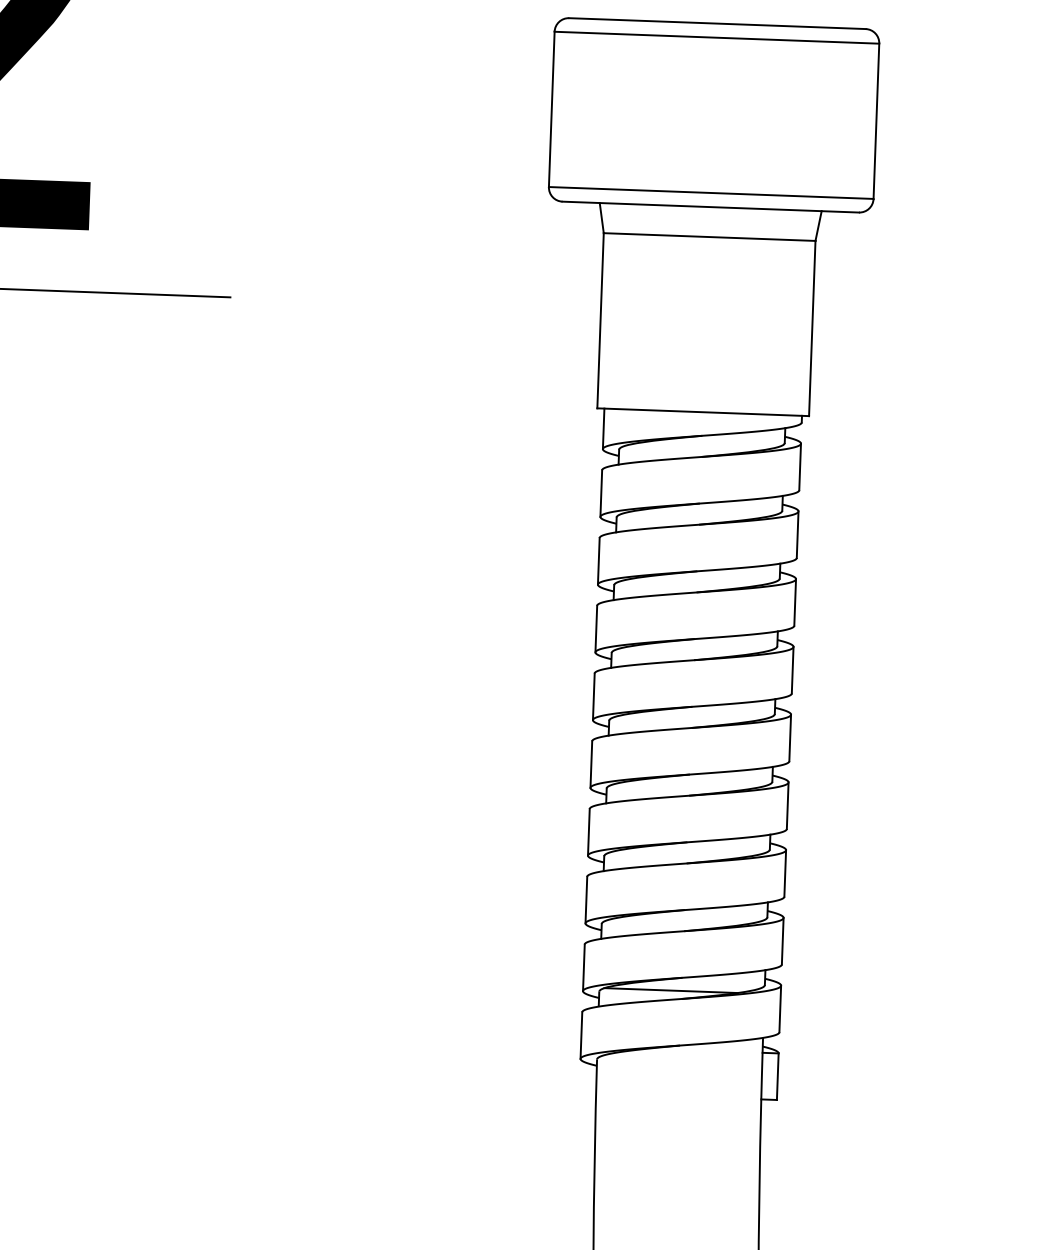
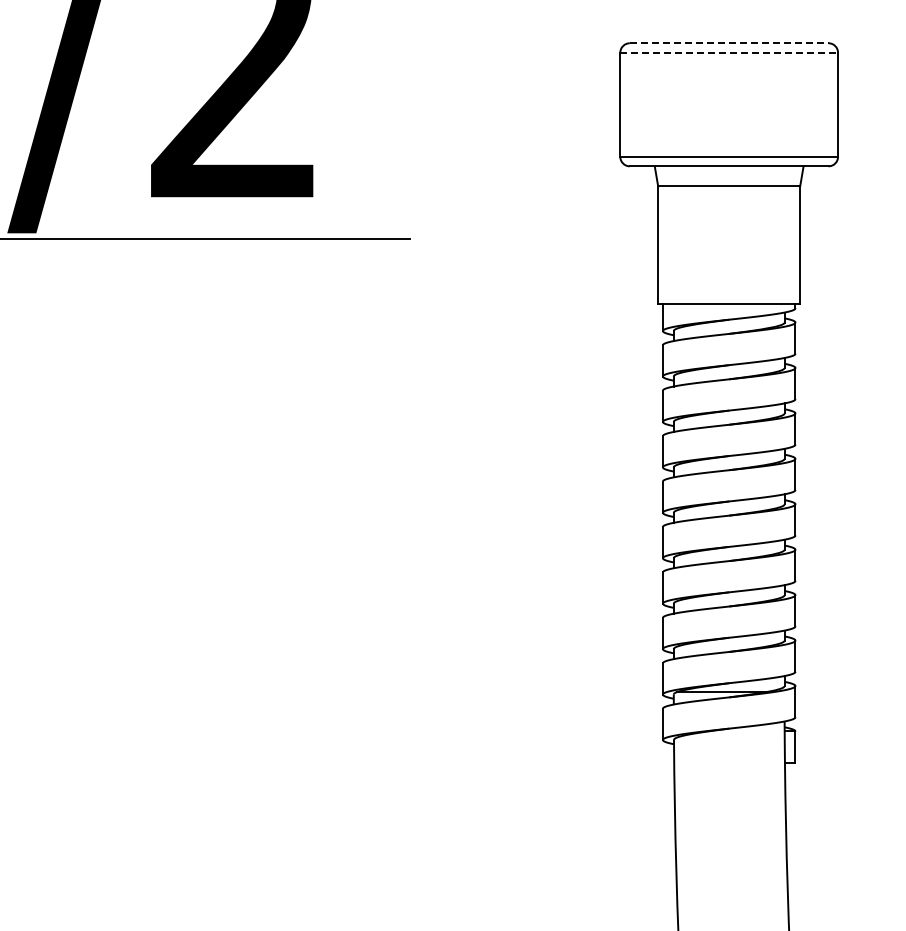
line: (717, 23) -> (729, 43), solid -> dashed
line: (717, 37) -> (729, 52), solid -> dashed

